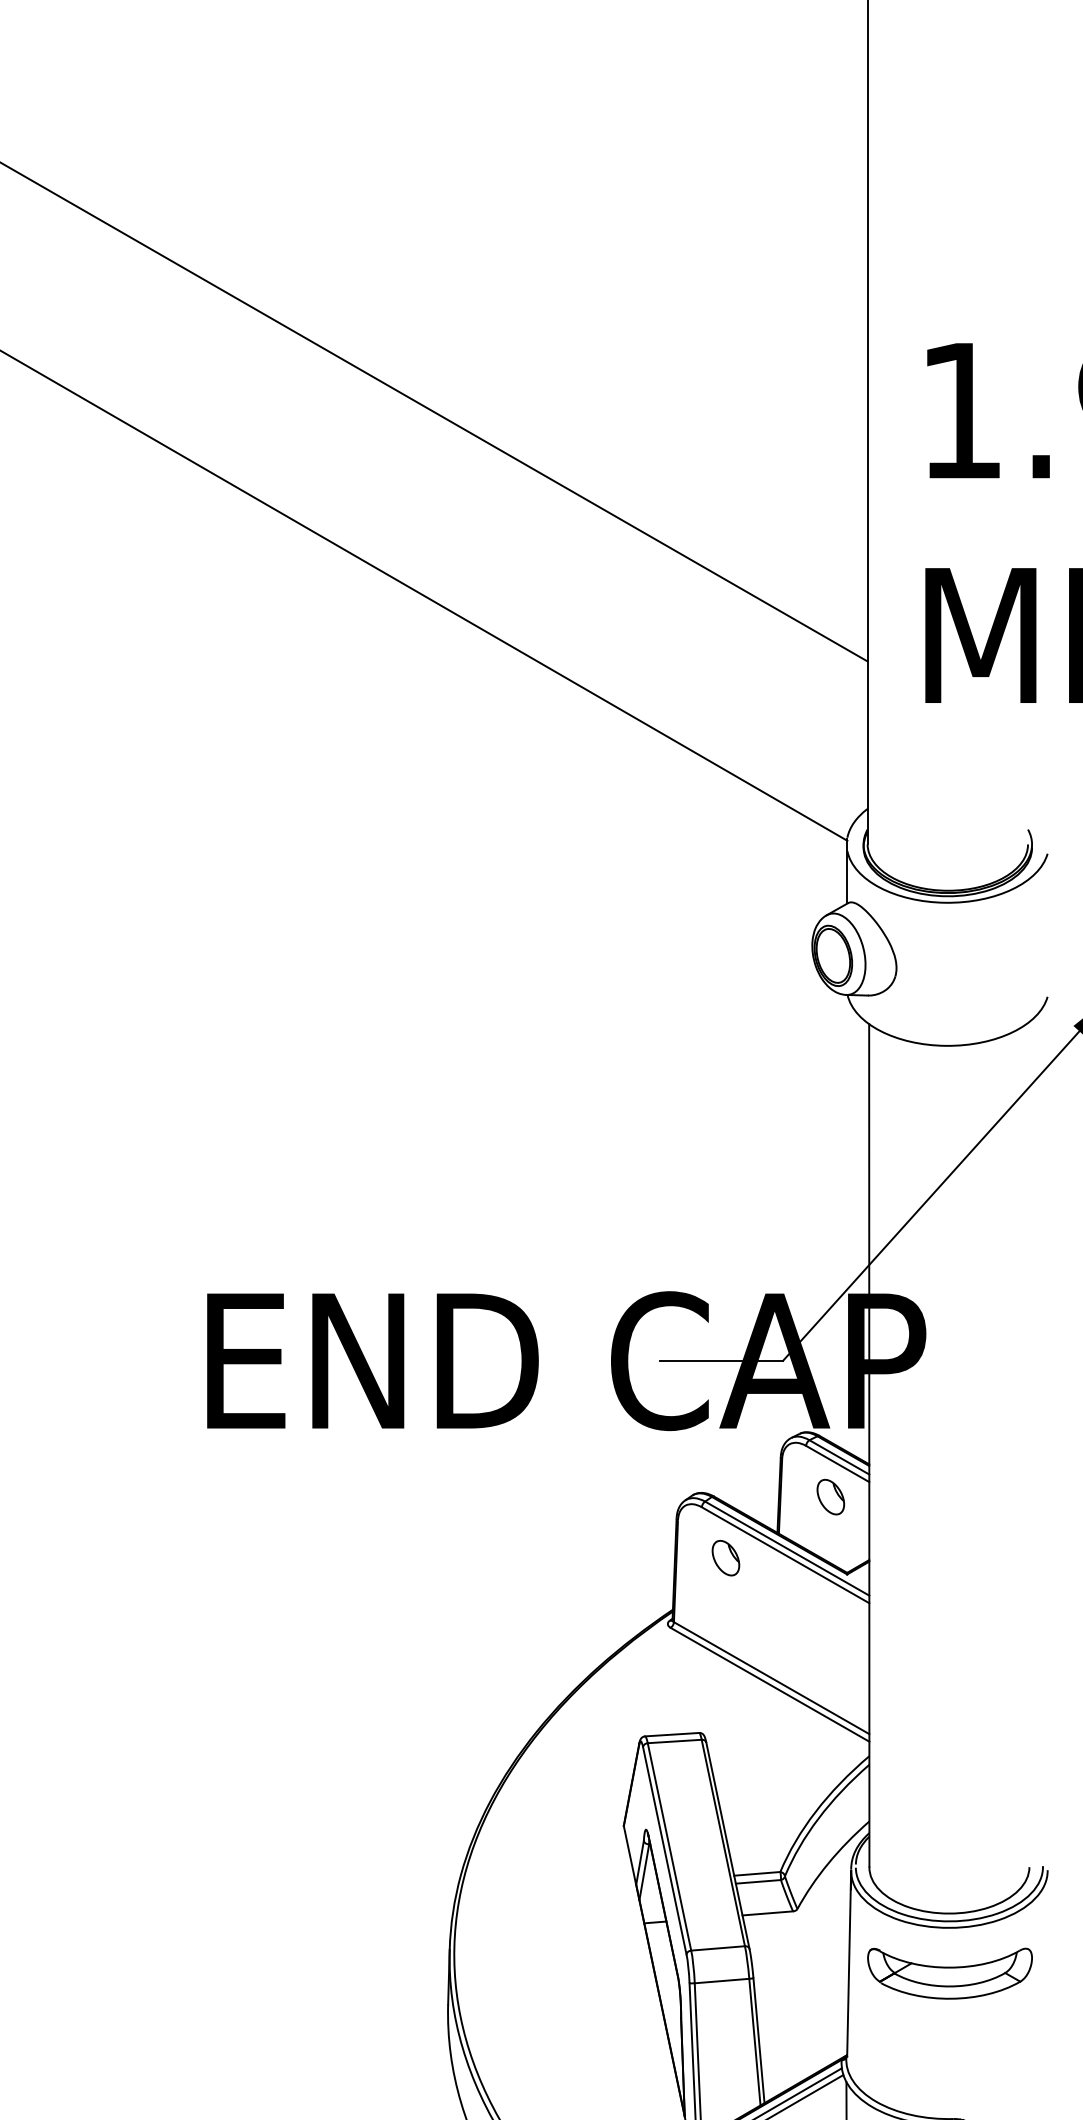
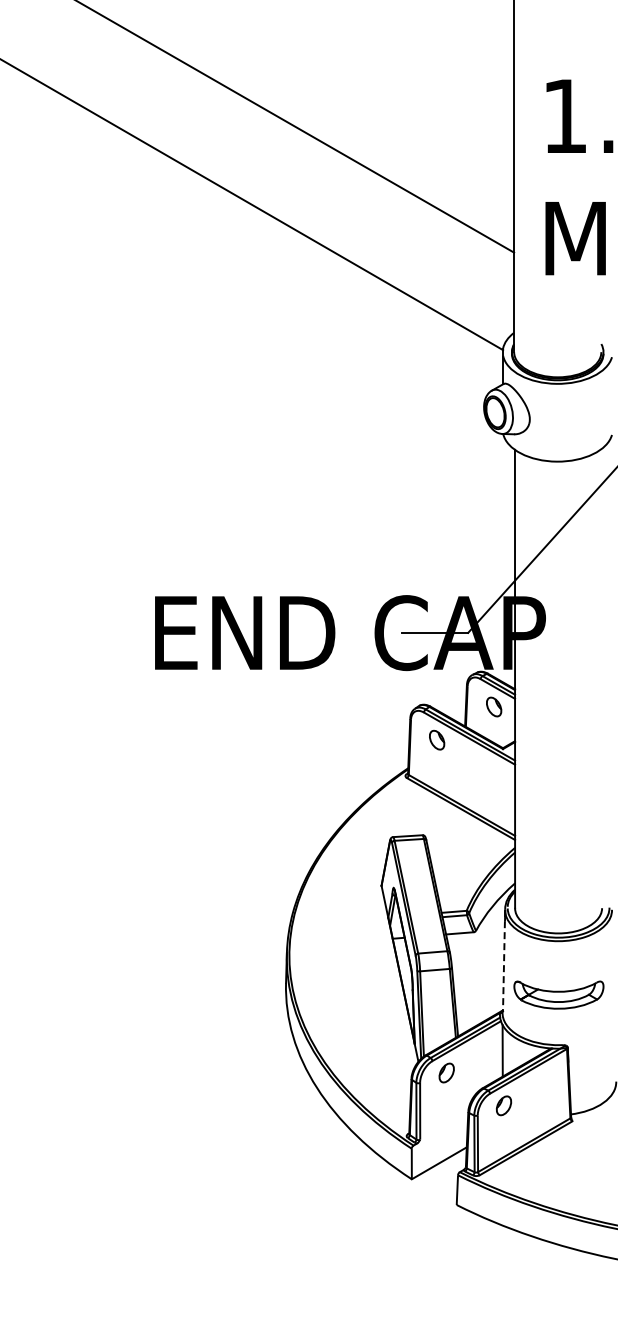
line: (849, 1963) -> (504, 960), solid -> dashed
part: (949, 1972) -> (558, 994), moved

